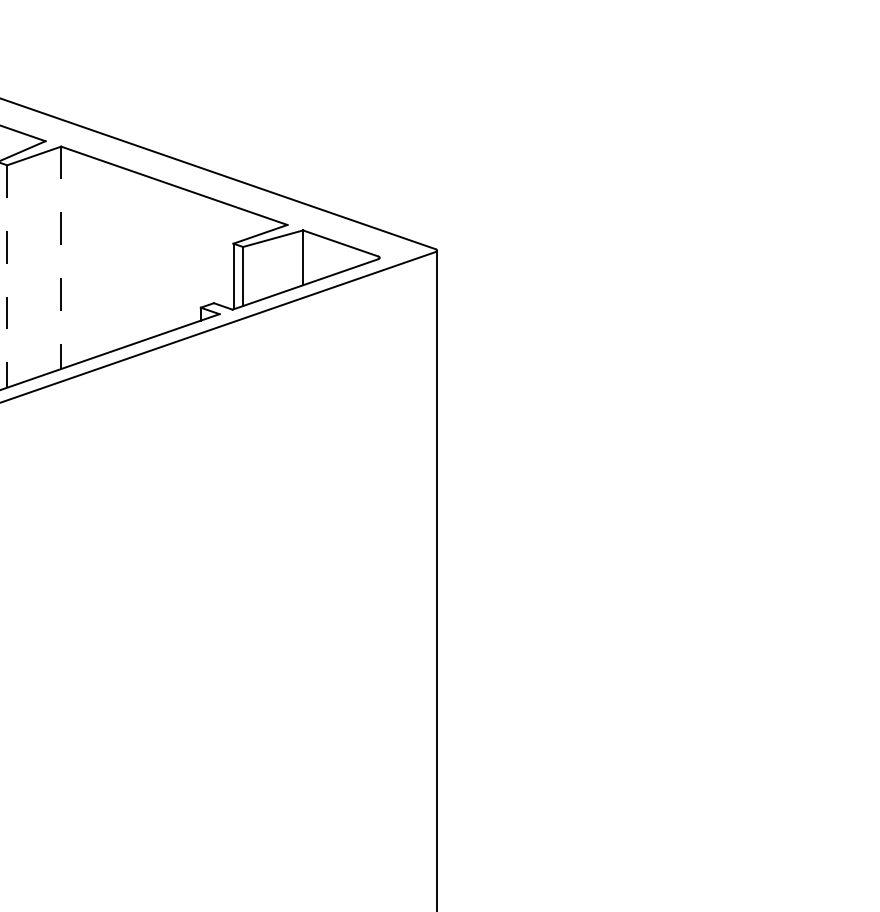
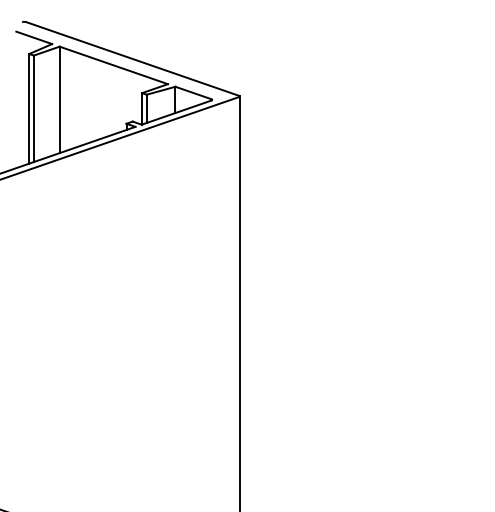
line: (60, 259) -> (59, 100), dashed -> solid
line: (6, 277) -> (33, 109), dashed -> solid

